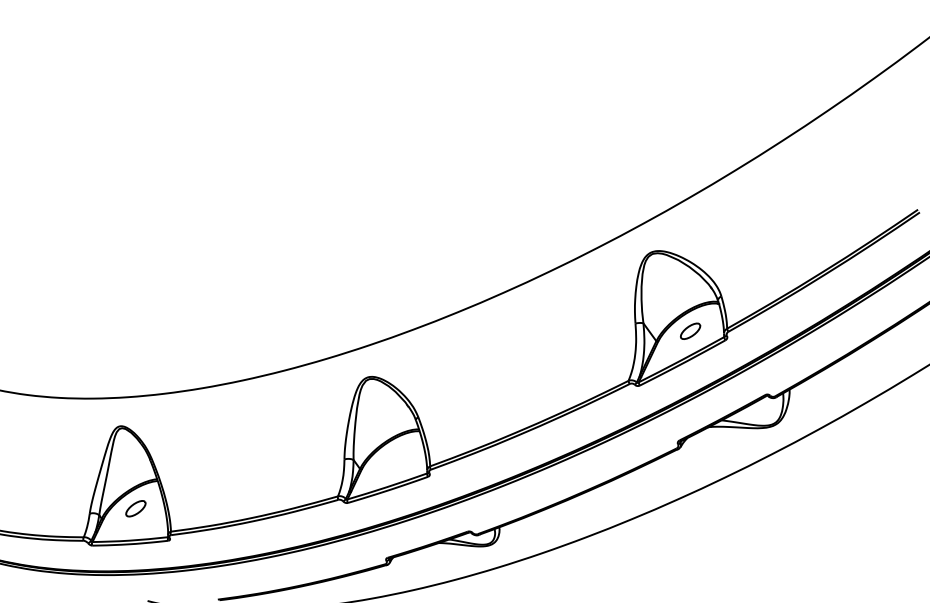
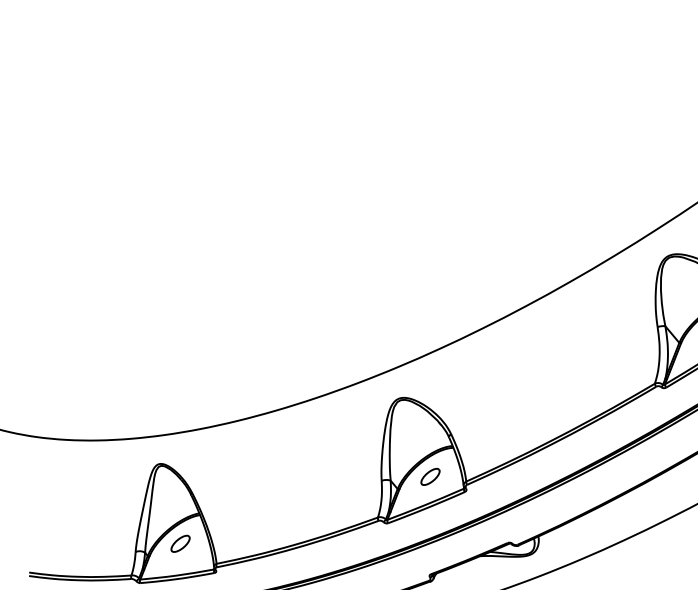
part: (393, 458) -> (429, 476), added

